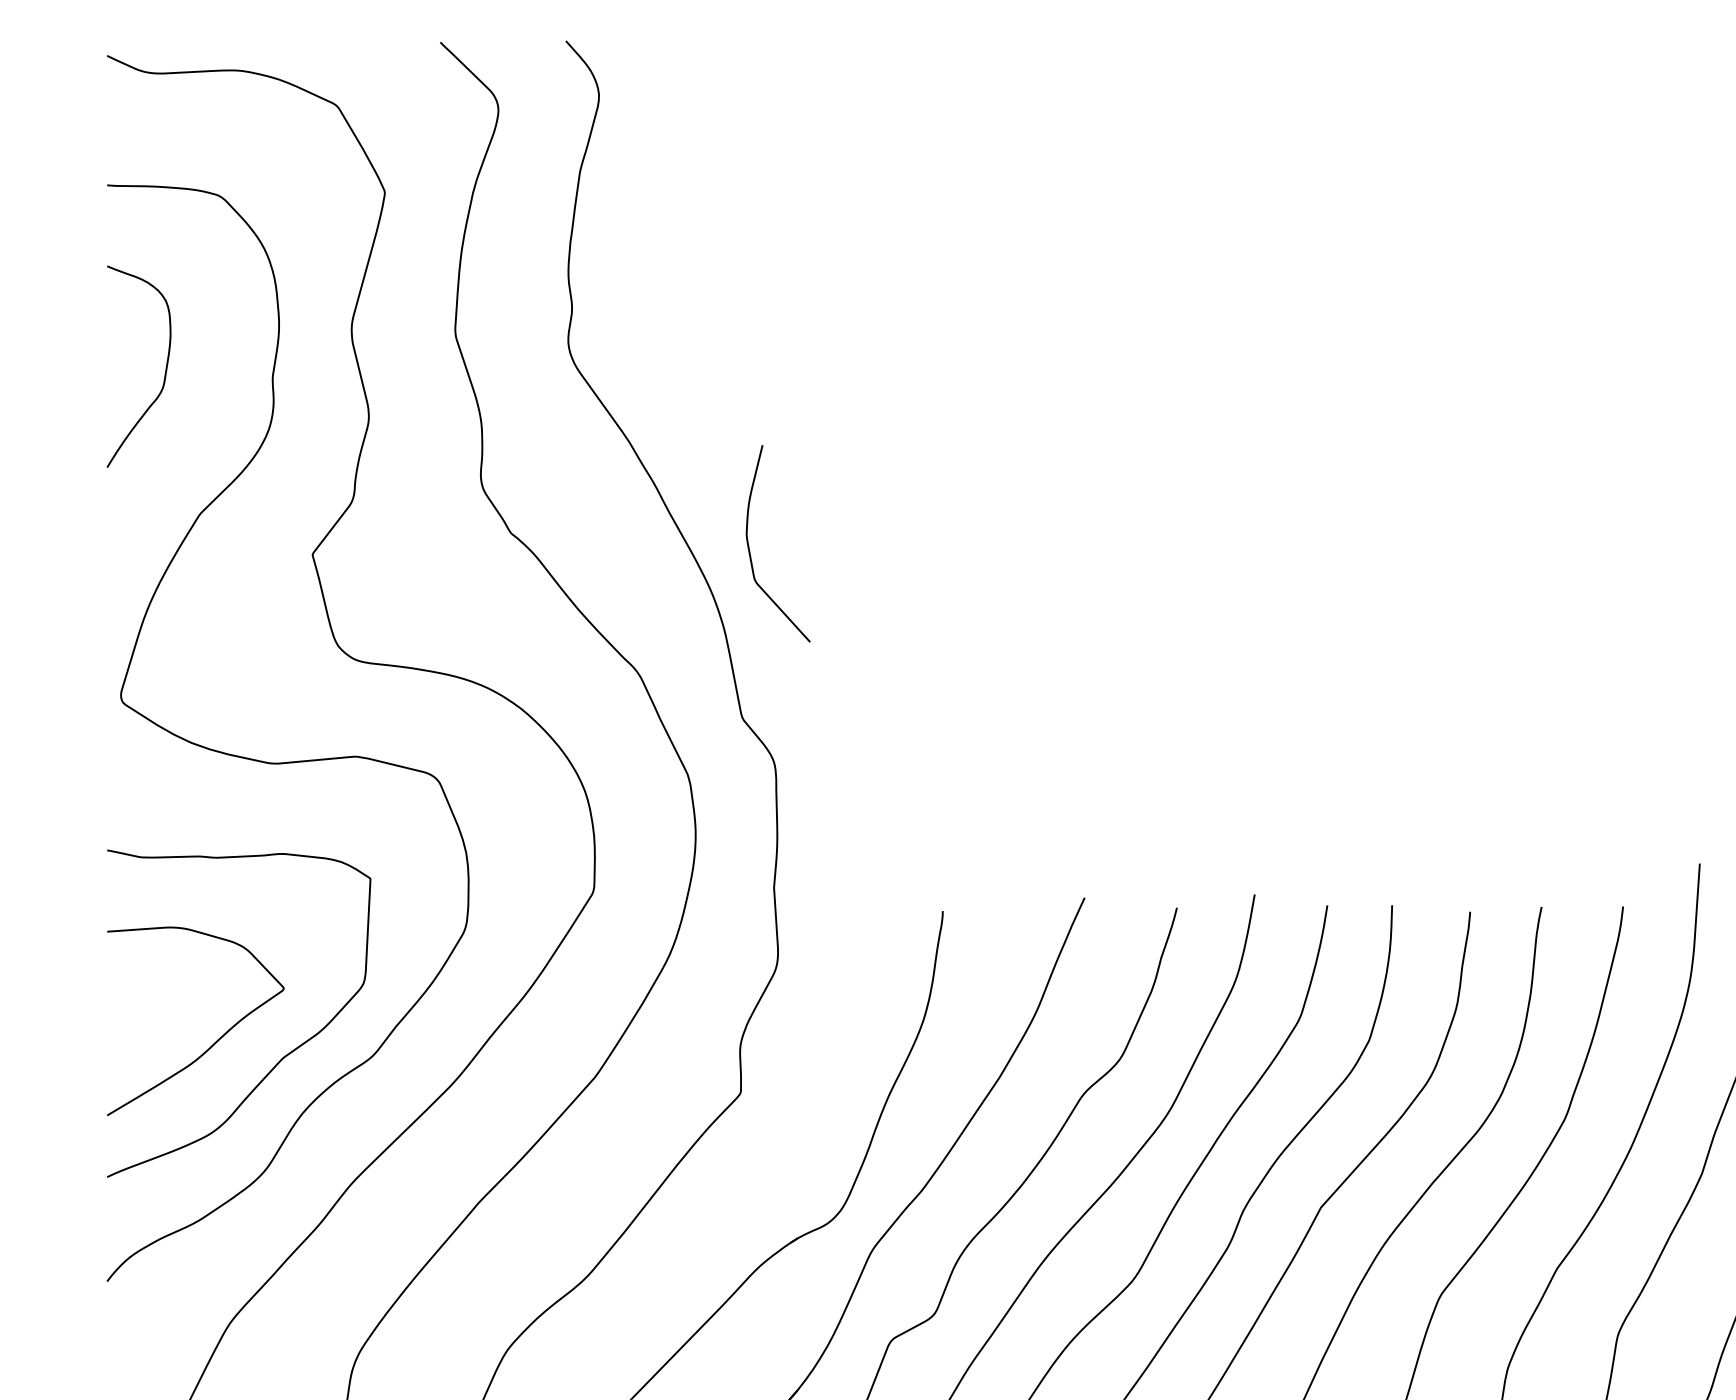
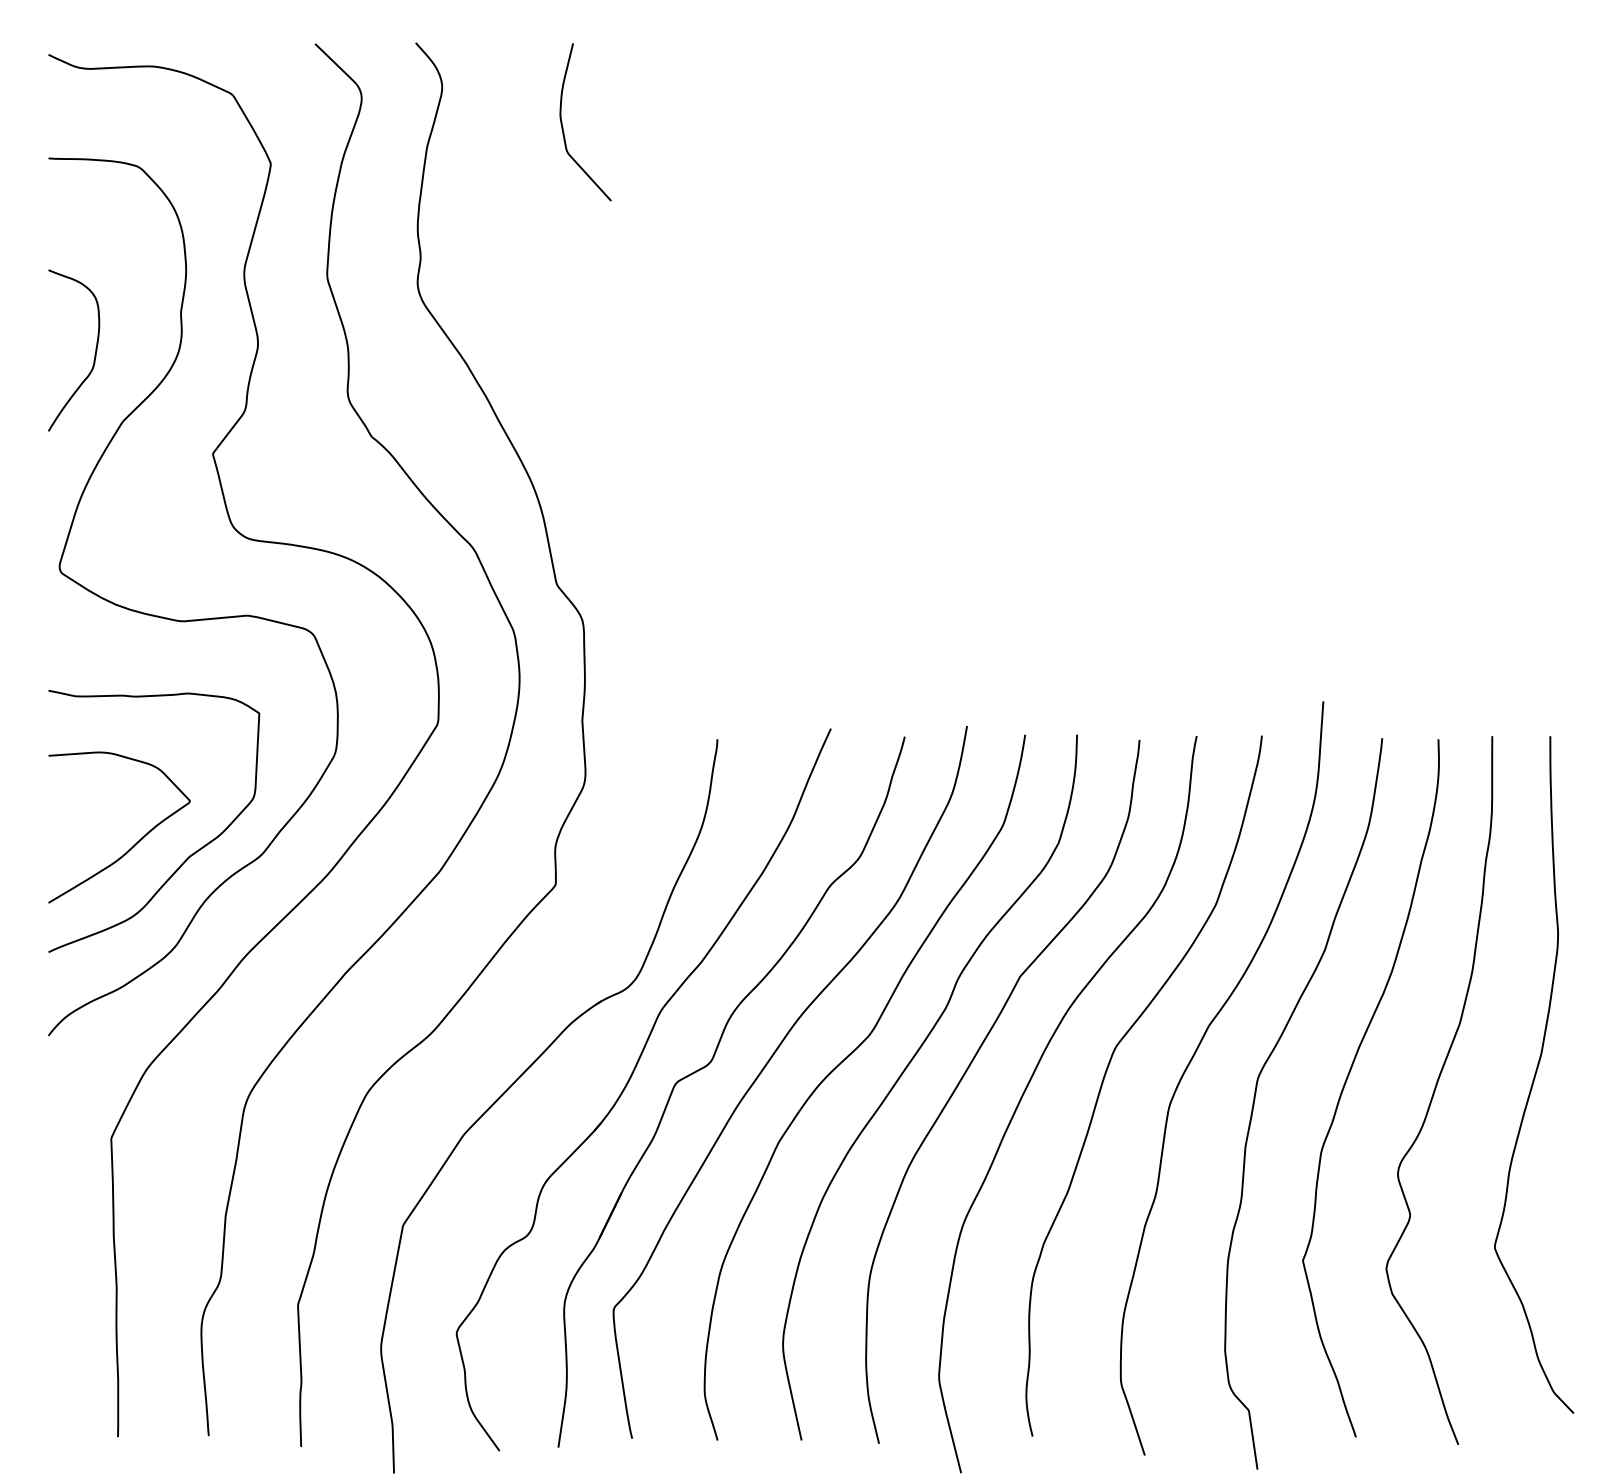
curve: (164, 371) -> (94, 354), moved
curve: (750, 549) -> (563, 126), moved

